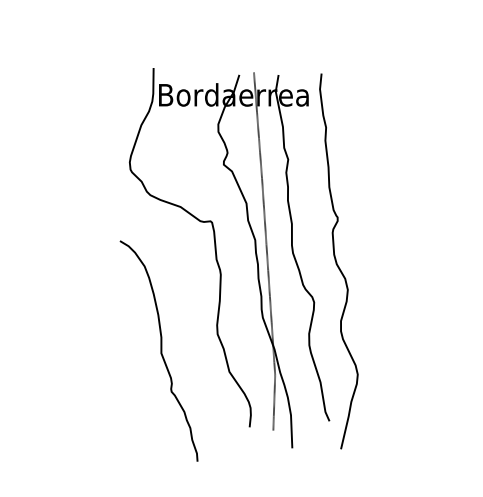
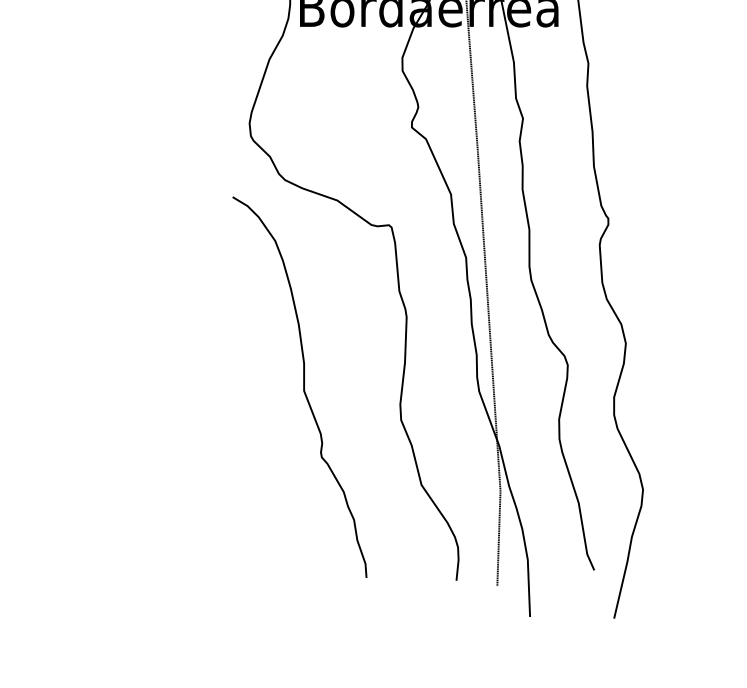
part: (158, 350) -> (299, 386), moved

